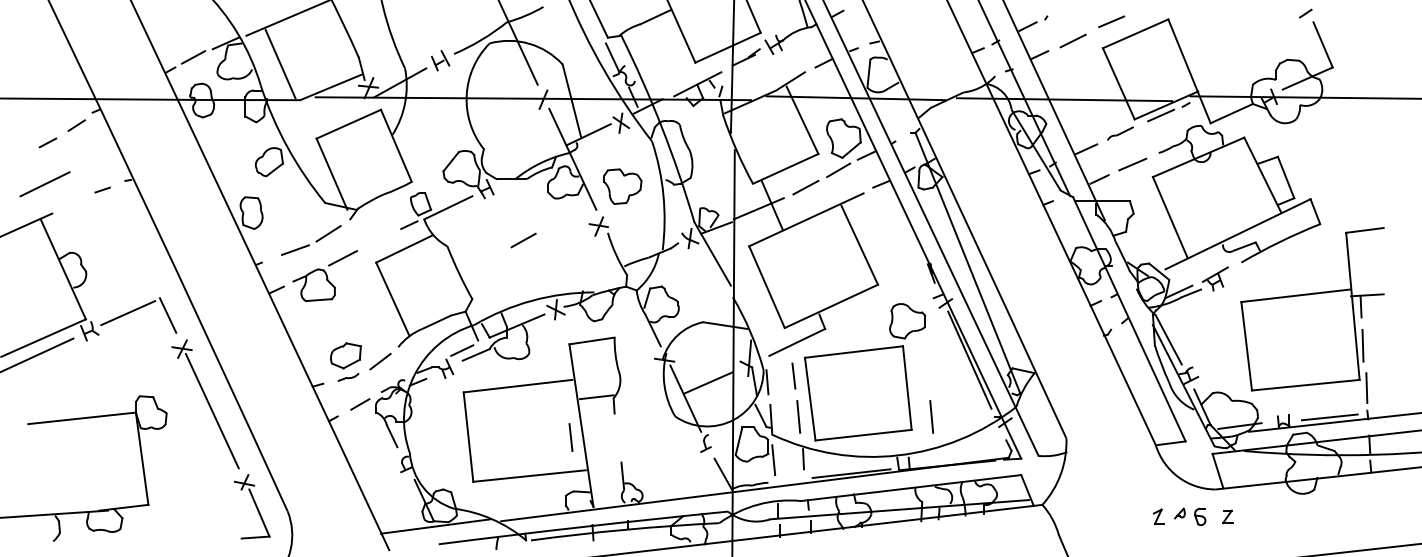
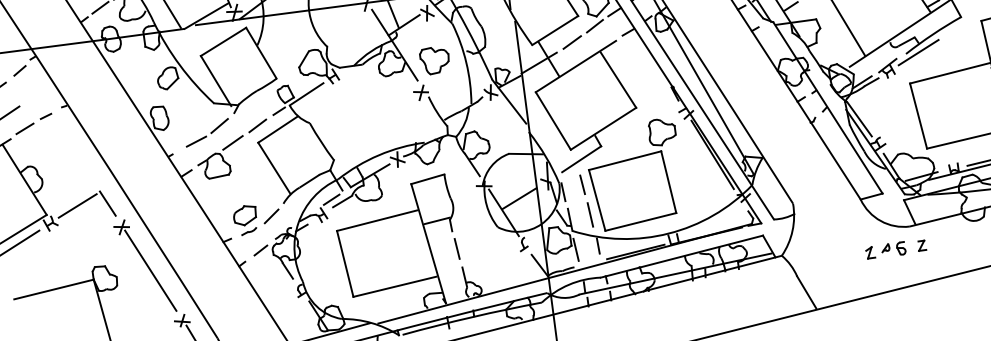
line: (72, 202) -> (24, 128), added
line: (523, 240) -> (257, 125), moved
line: (1257, 263) -> (918, 53), added
line: (931, 416) -> (689, 200), removed
line: (570, 437) -> (456, 248), moved

